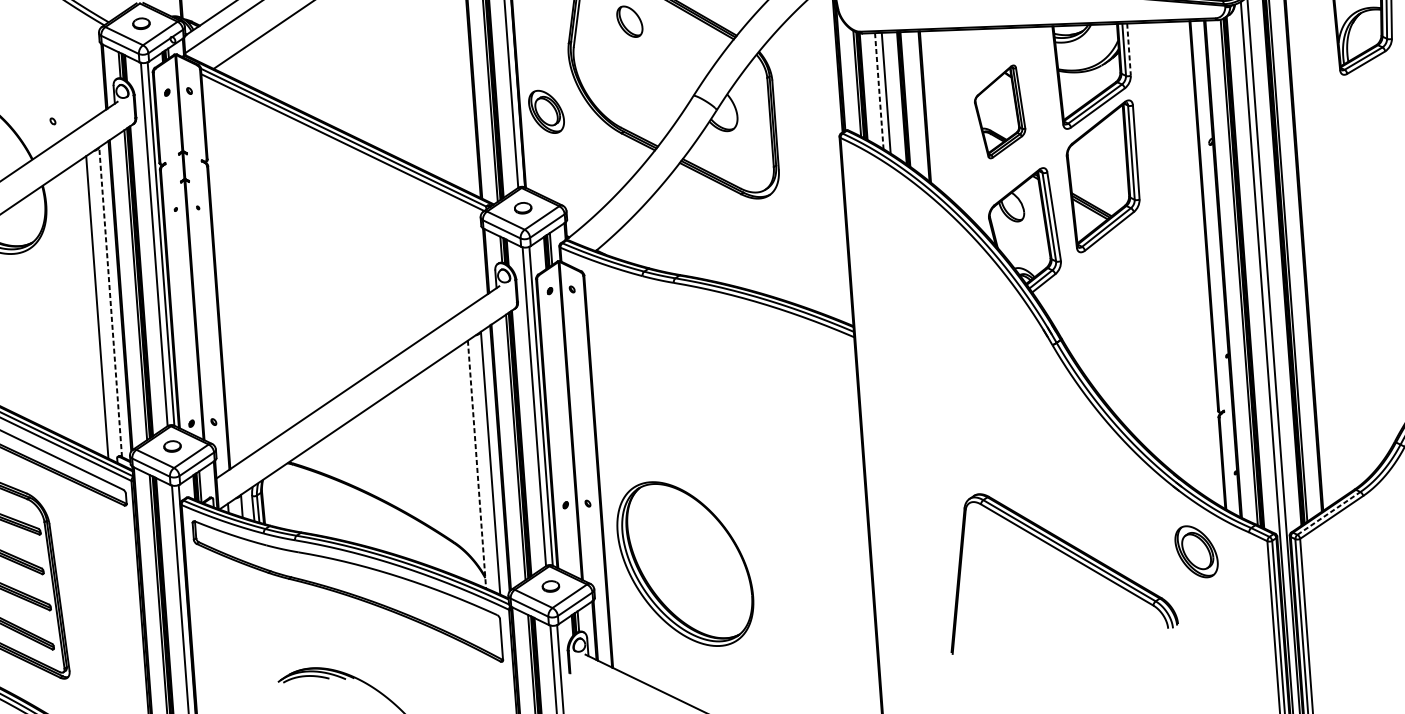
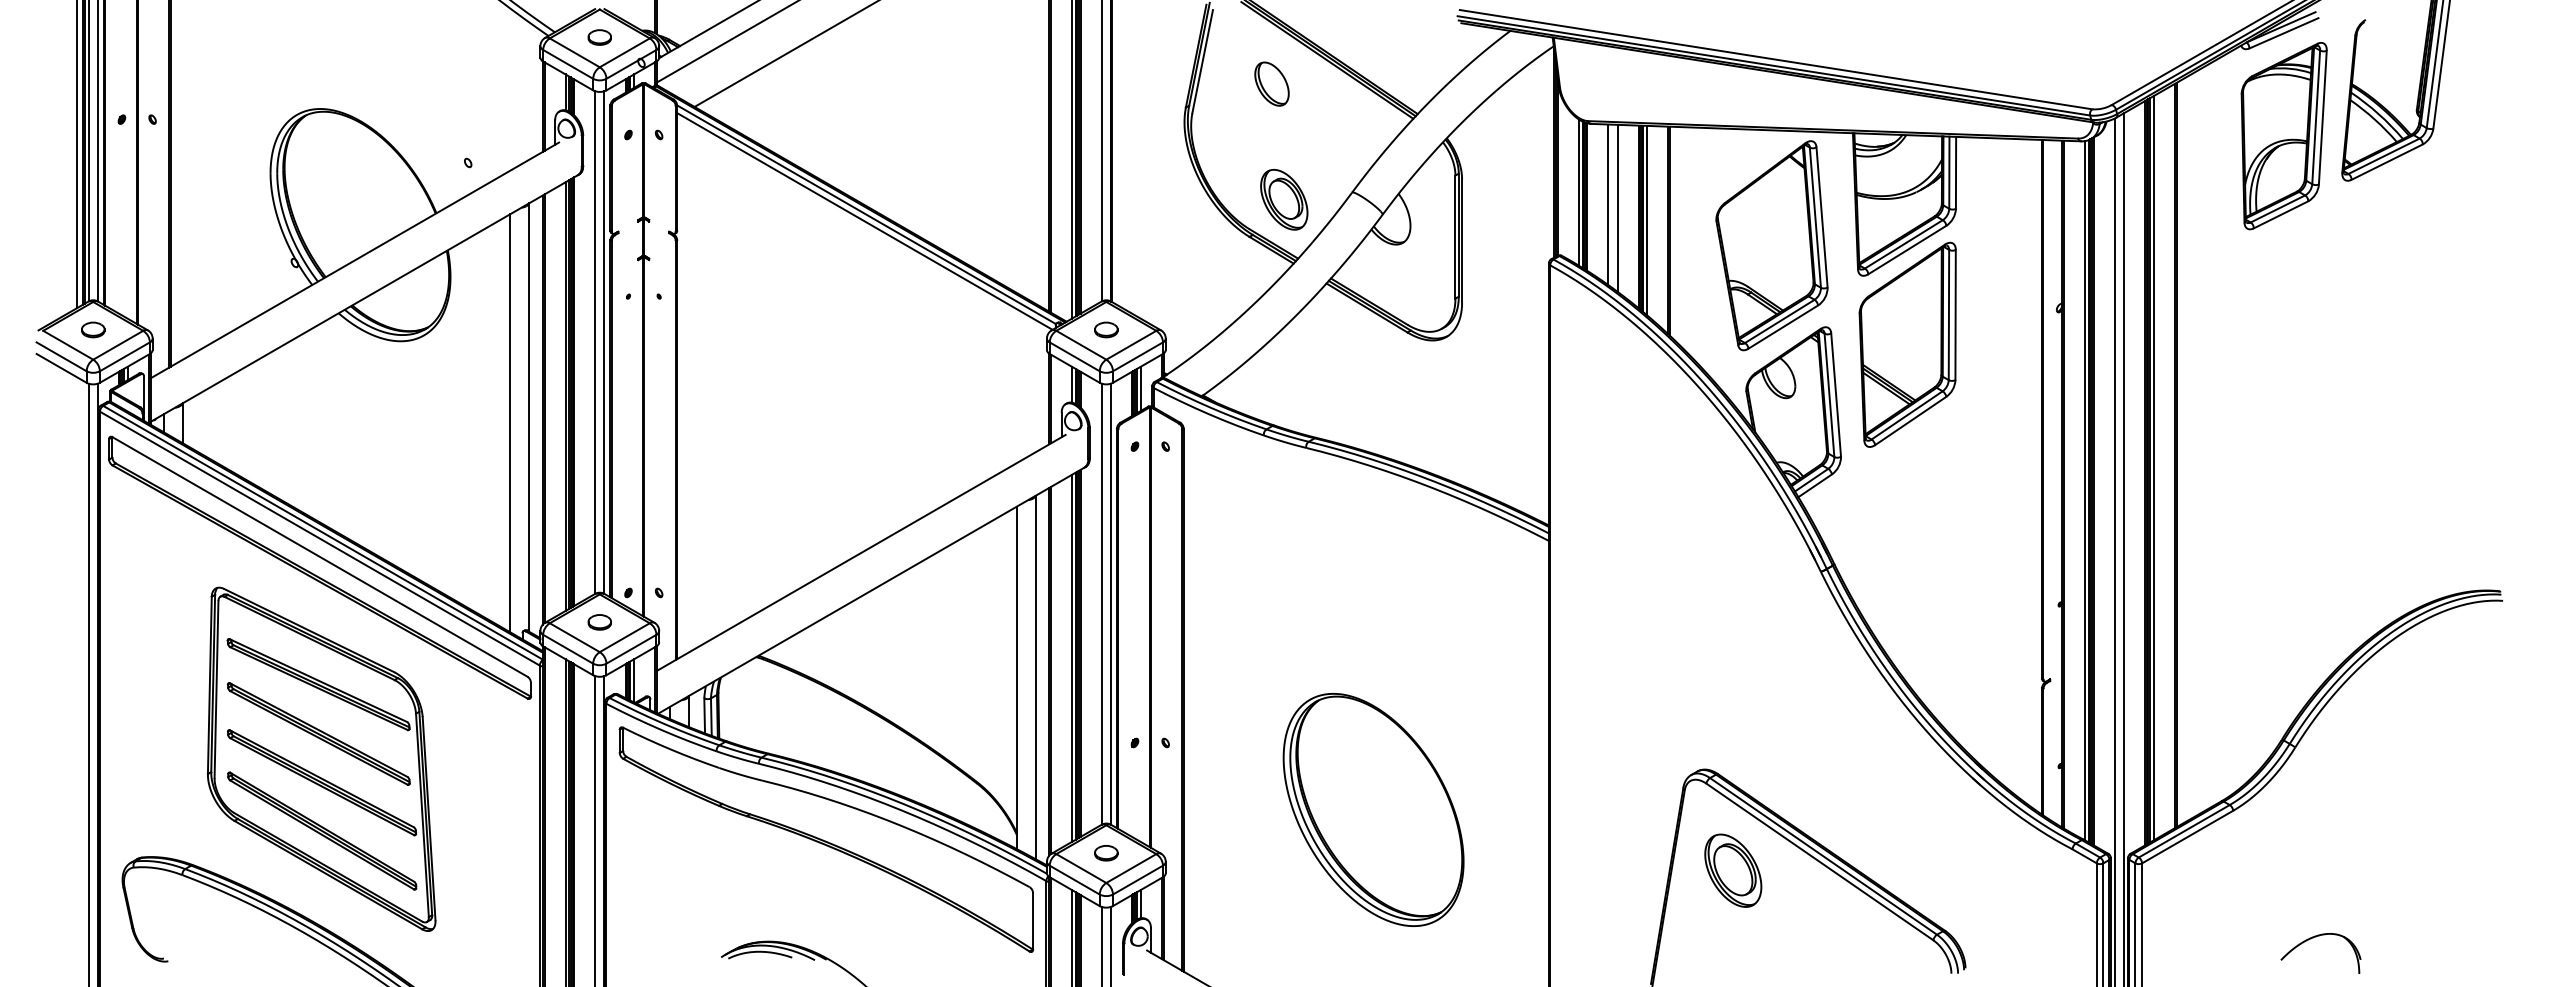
line: (1129, 49) -> (1956, 172), dashed -> solid
line: (879, 91) -> (1608, 205), dashed -> solid
line: (908, 100) -> (1647, 220), added
part: (546, 111) -> (1284, 199), moved
part: (999, 111) -> (1771, 245), size x1.67
line: (110, 302) -> (529, 417), dashed -> solid
line: (476, 464) -> (1016, 678), dashed -> solid
line: (1329, 513) -> (2184, 831), dashed -> solid
part: (1196, 551) -> (1733, 870), moved
part: (685, 563) -> (1373, 809), moved

